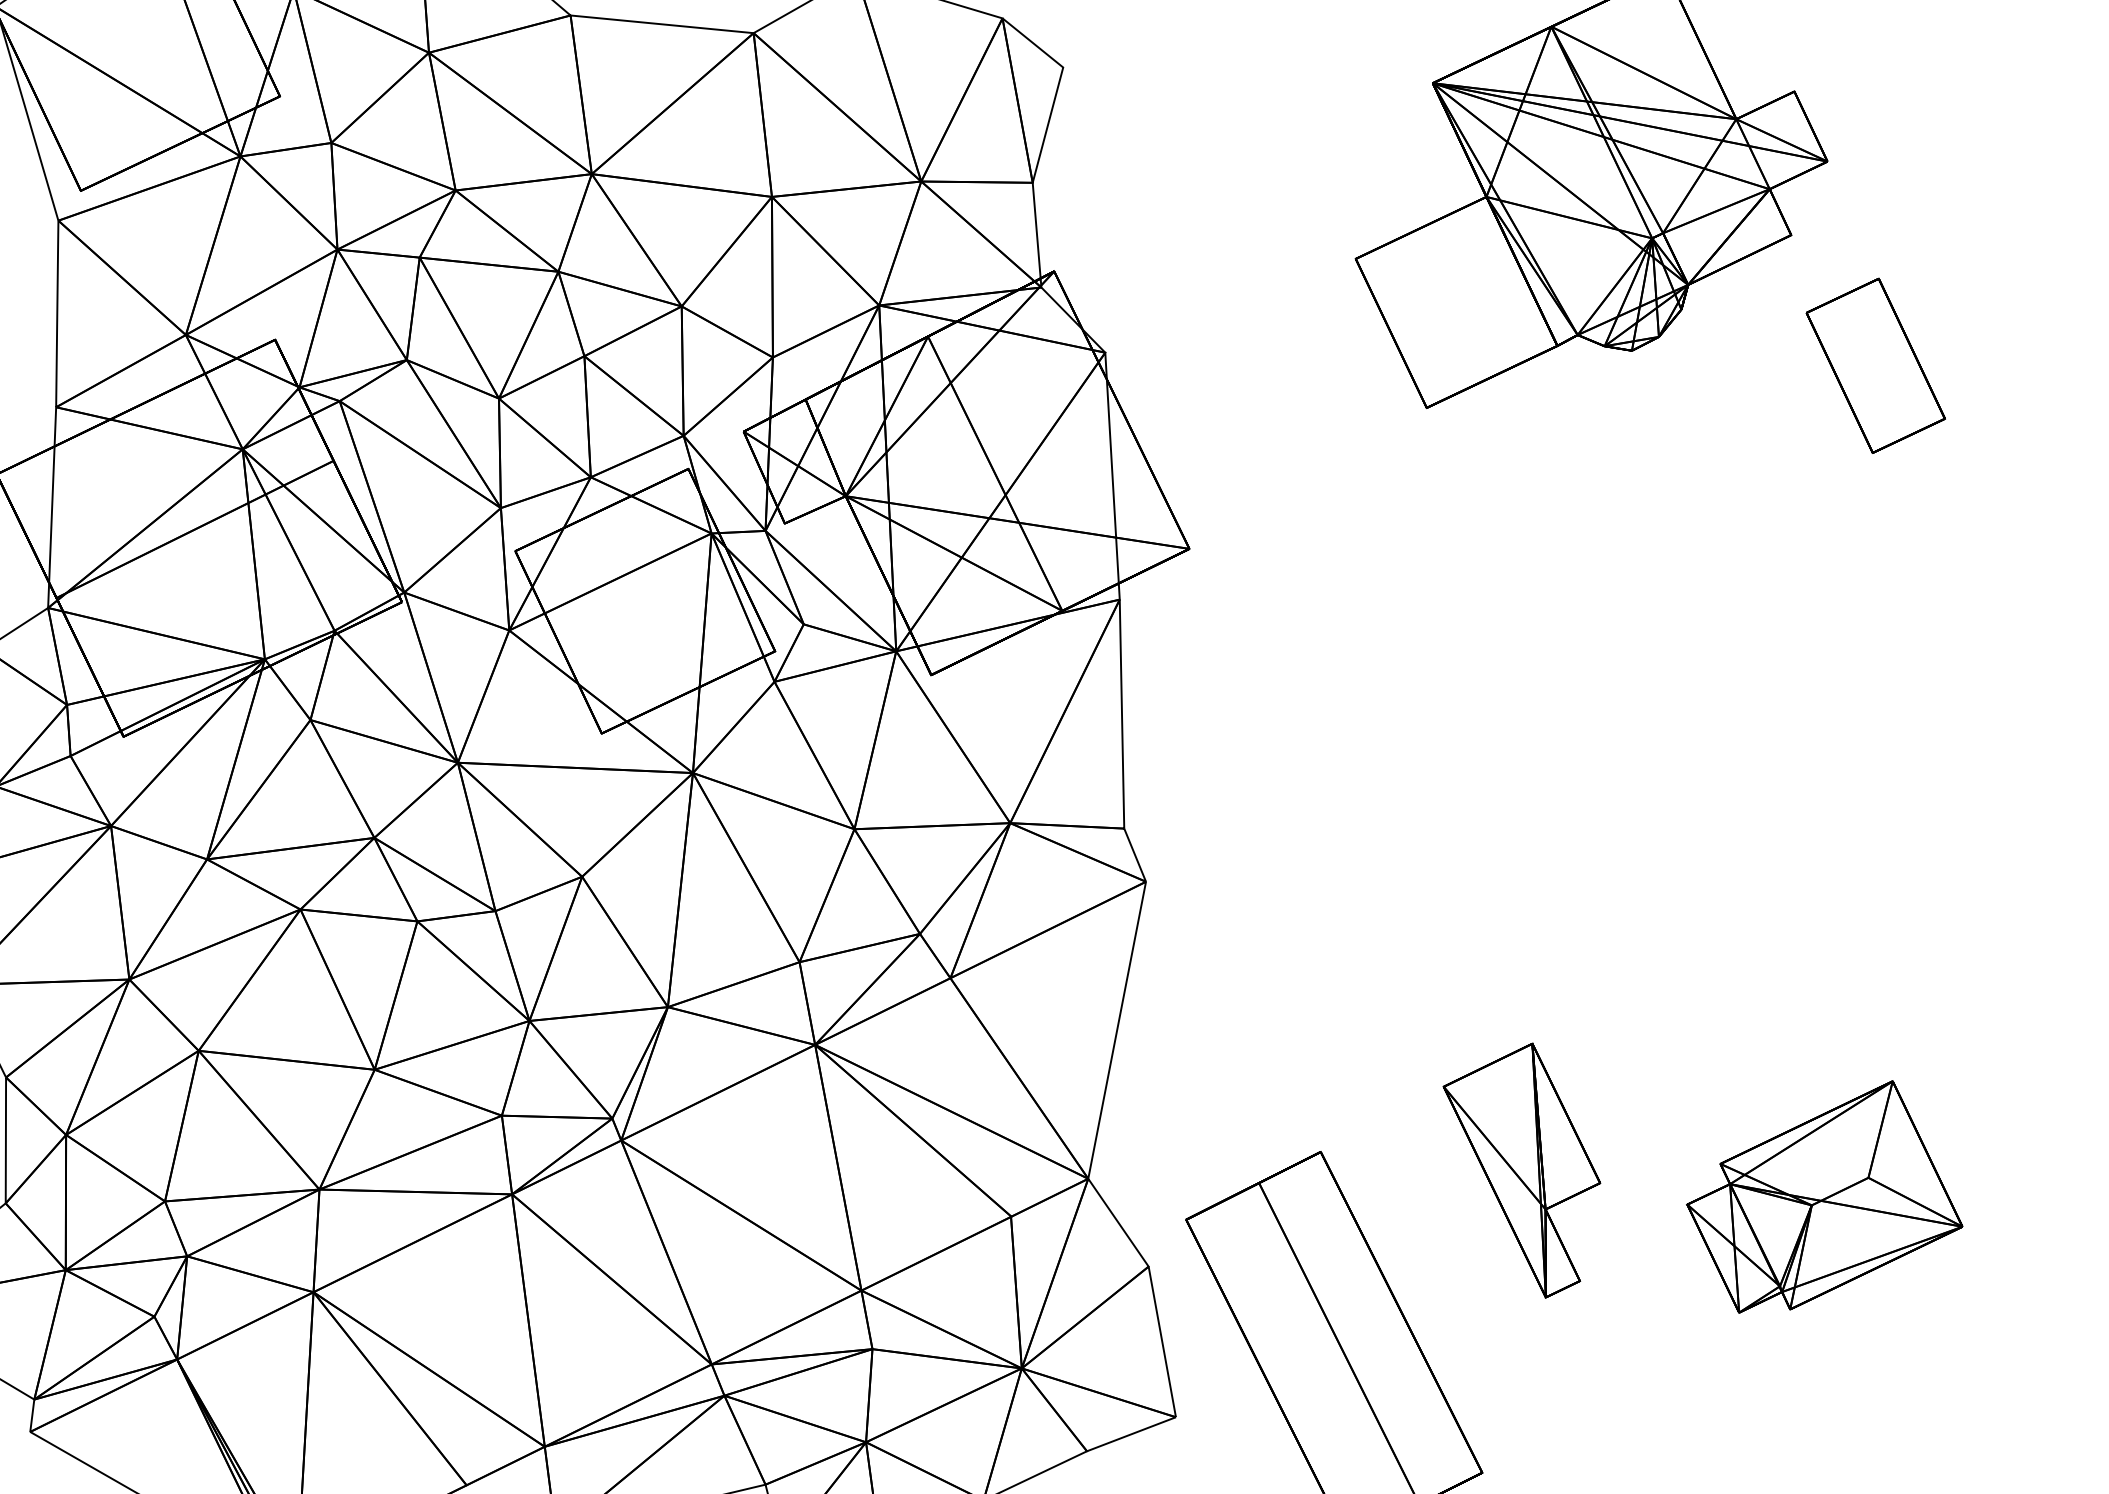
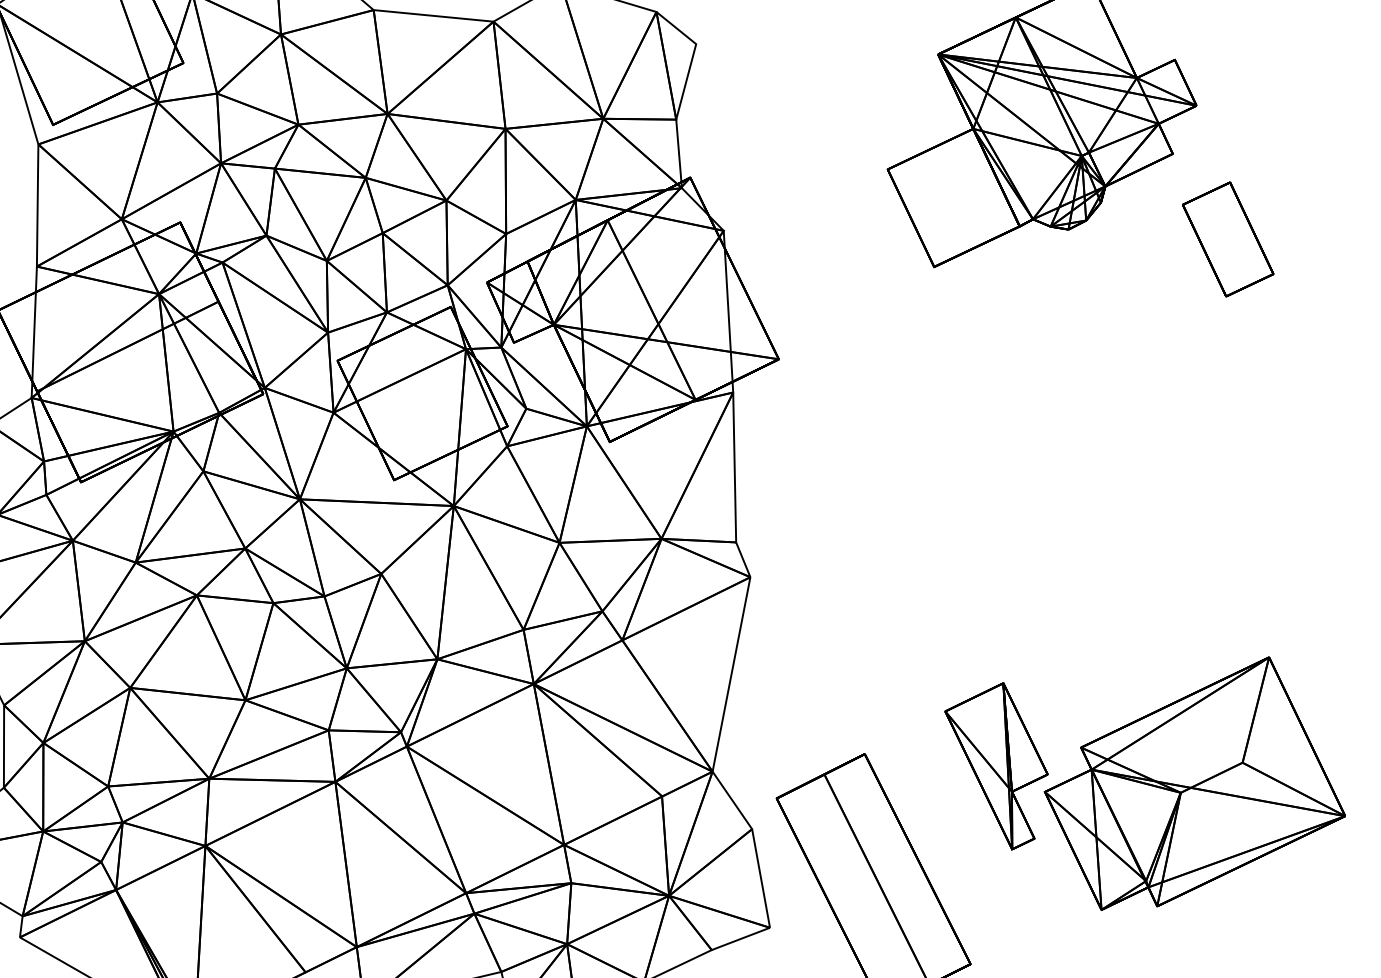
part: (1824, 1196) -> (1194, 783), size x1.67

